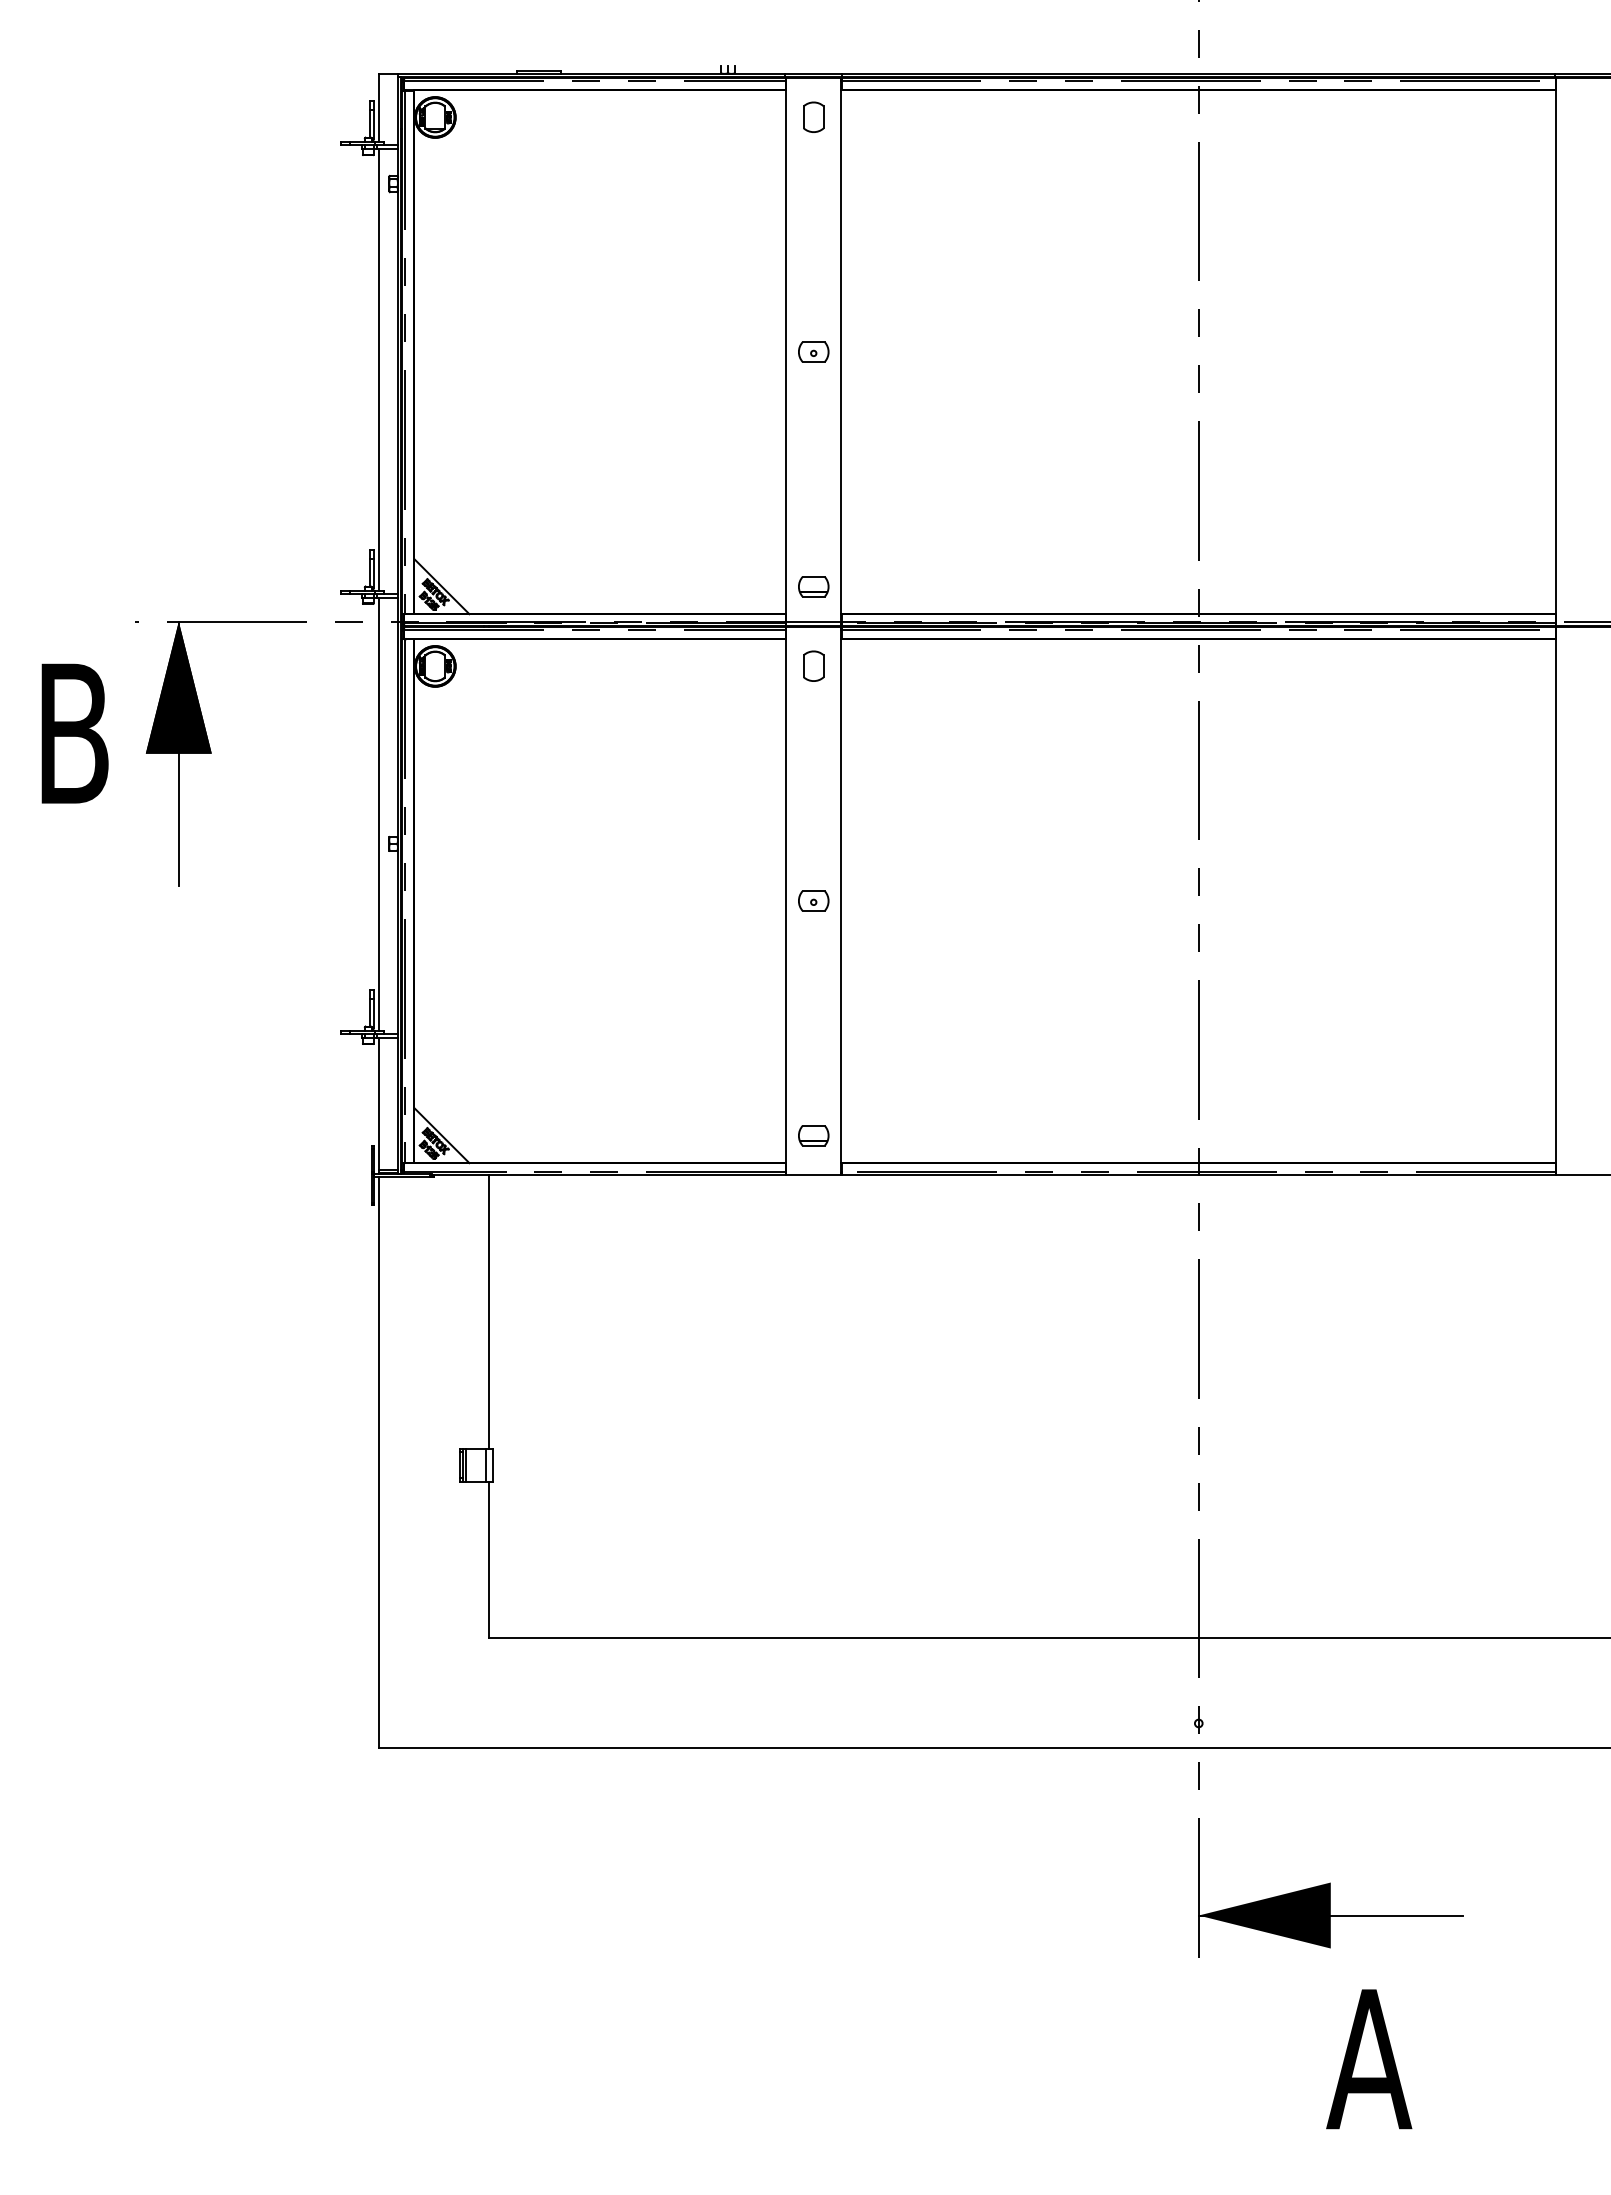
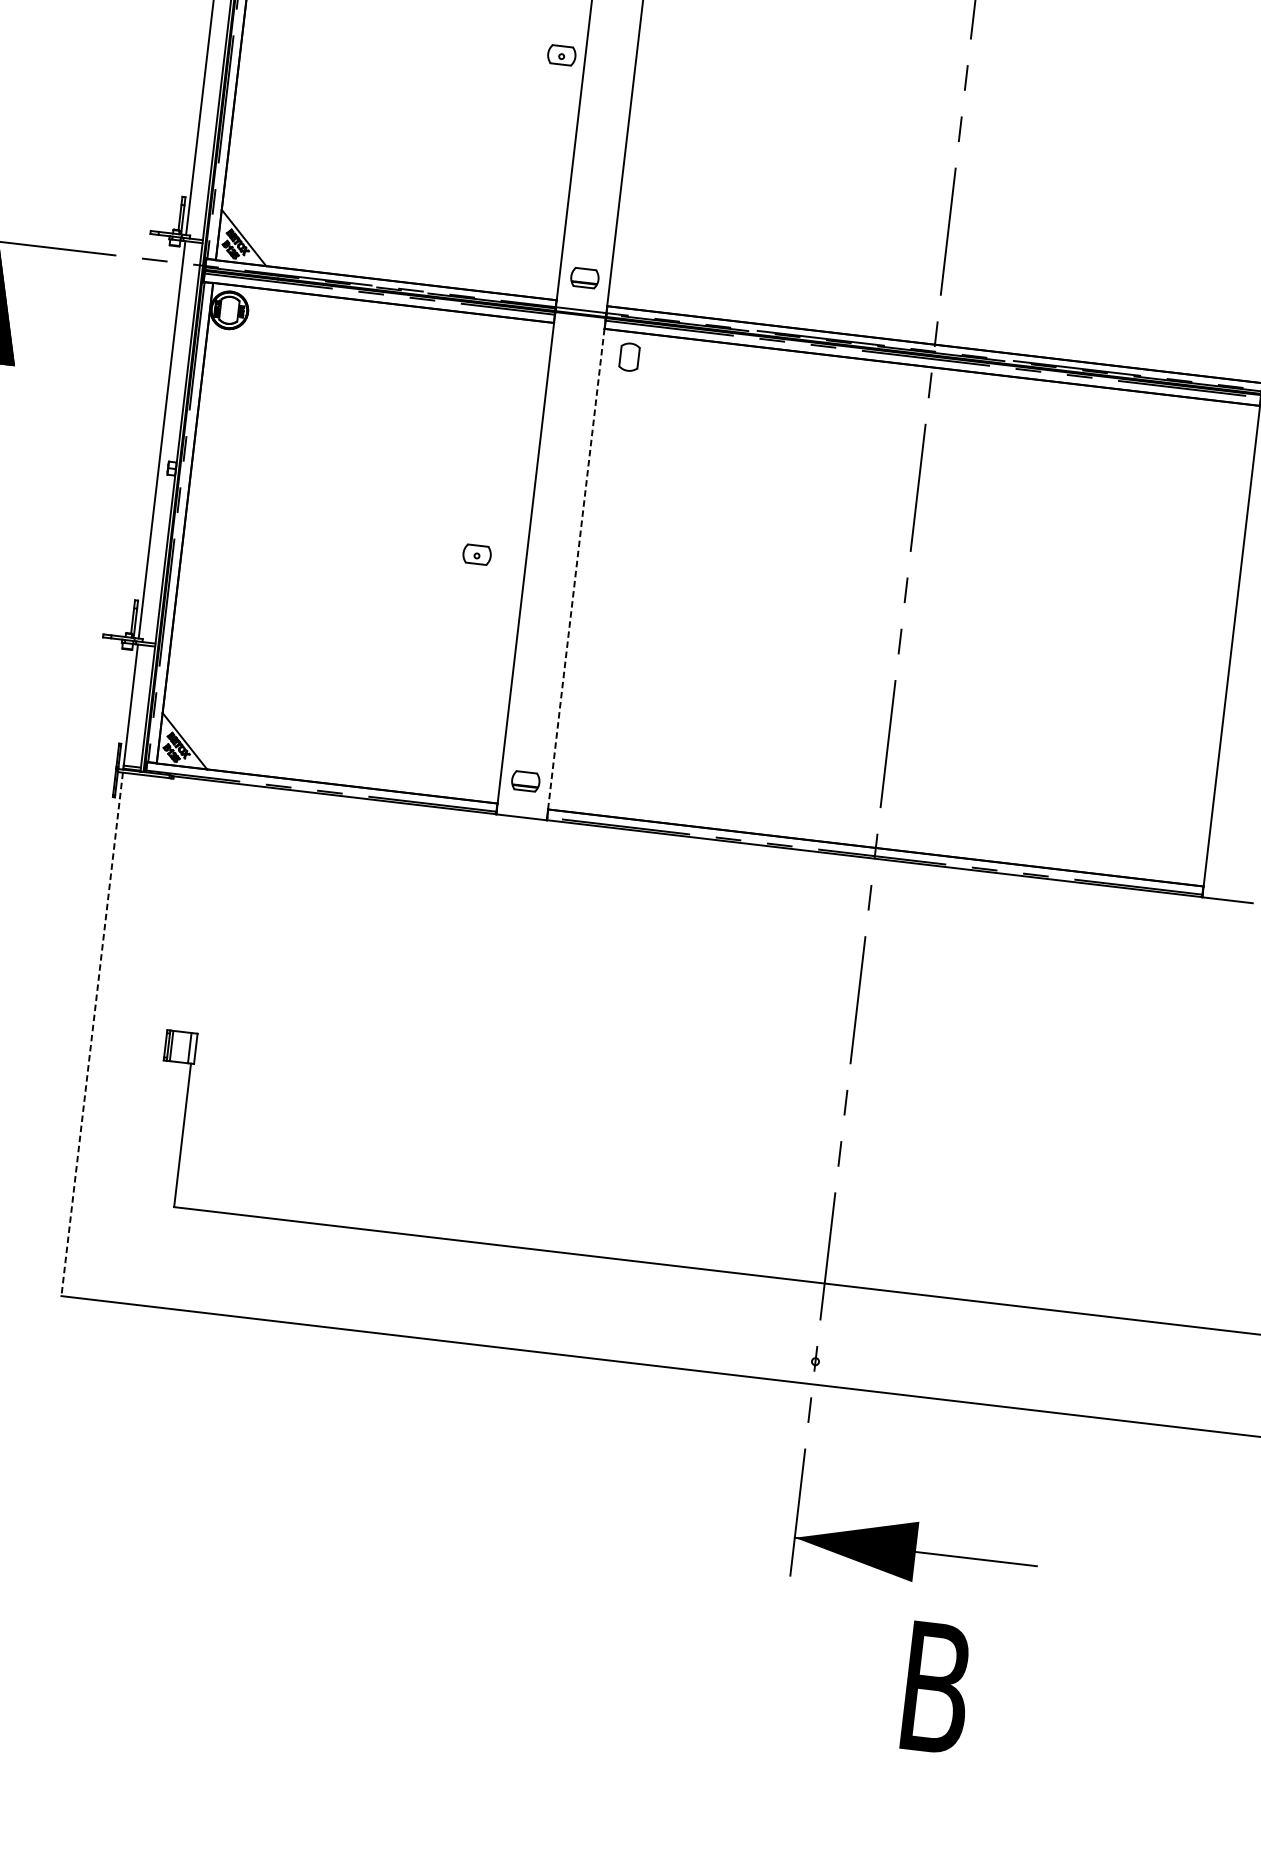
part: (813, 351) -> (561, 54), moved
part: (813, 665) -> (629, 356), moved
part: (813, 900) -> (476, 554), moved
line: (841, 901) -> (576, 569), solid -> dashed
line: (489, 1311) -> (209, 907), removed
line: (379, 1463) -> (92, 1035), solid -> dashed
text: (1369, 2059) -> (935, 1688), A -> B

